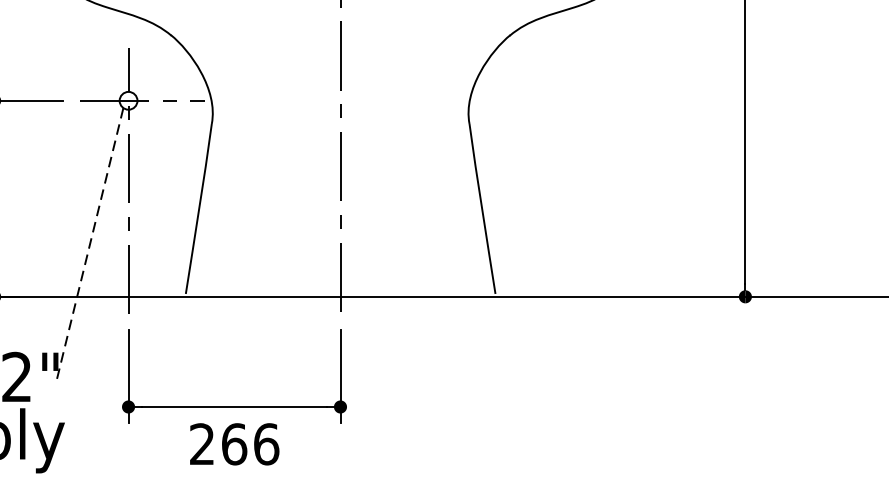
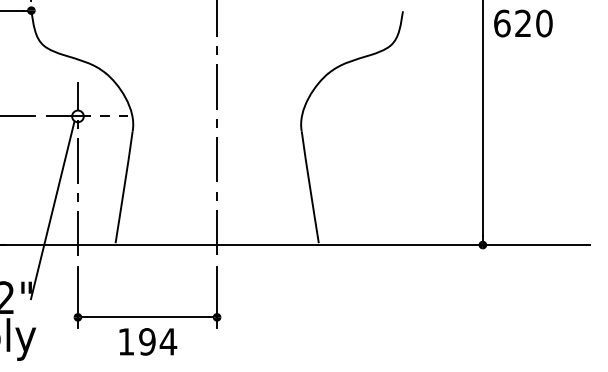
line: (89, 245) -> (52, 211), dashed -> solid
text: (234, 443) -> (147, 341), 266 -> 194

